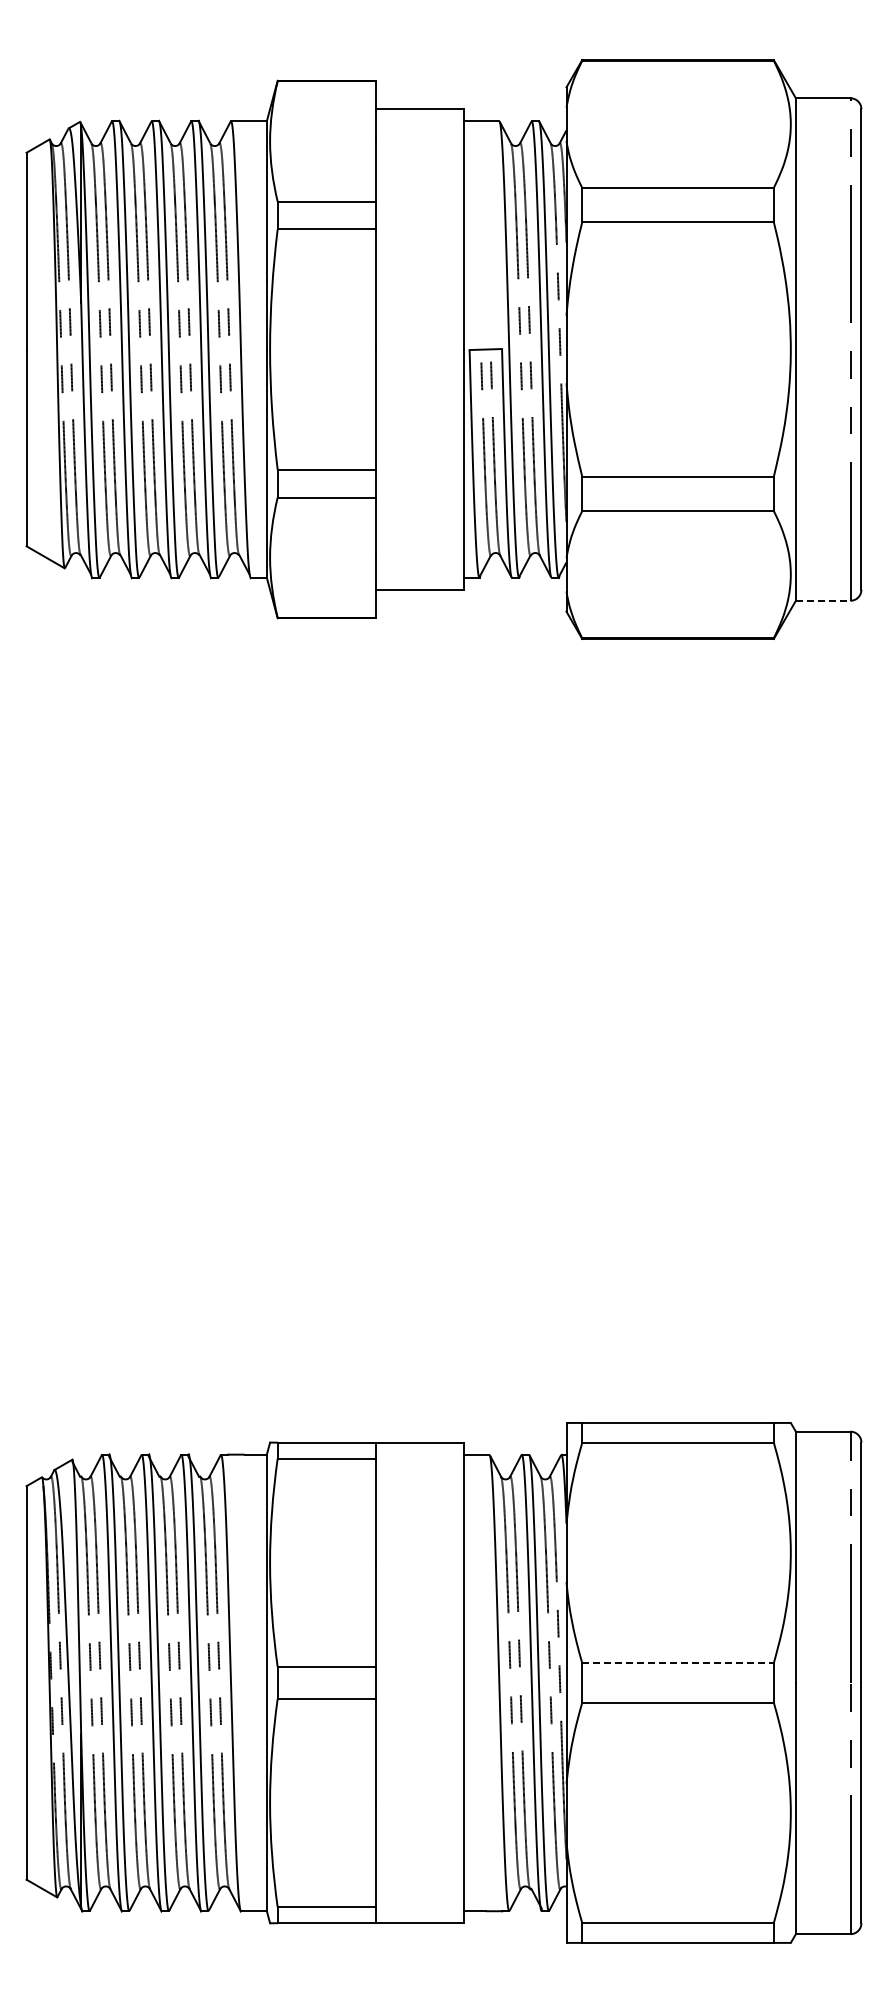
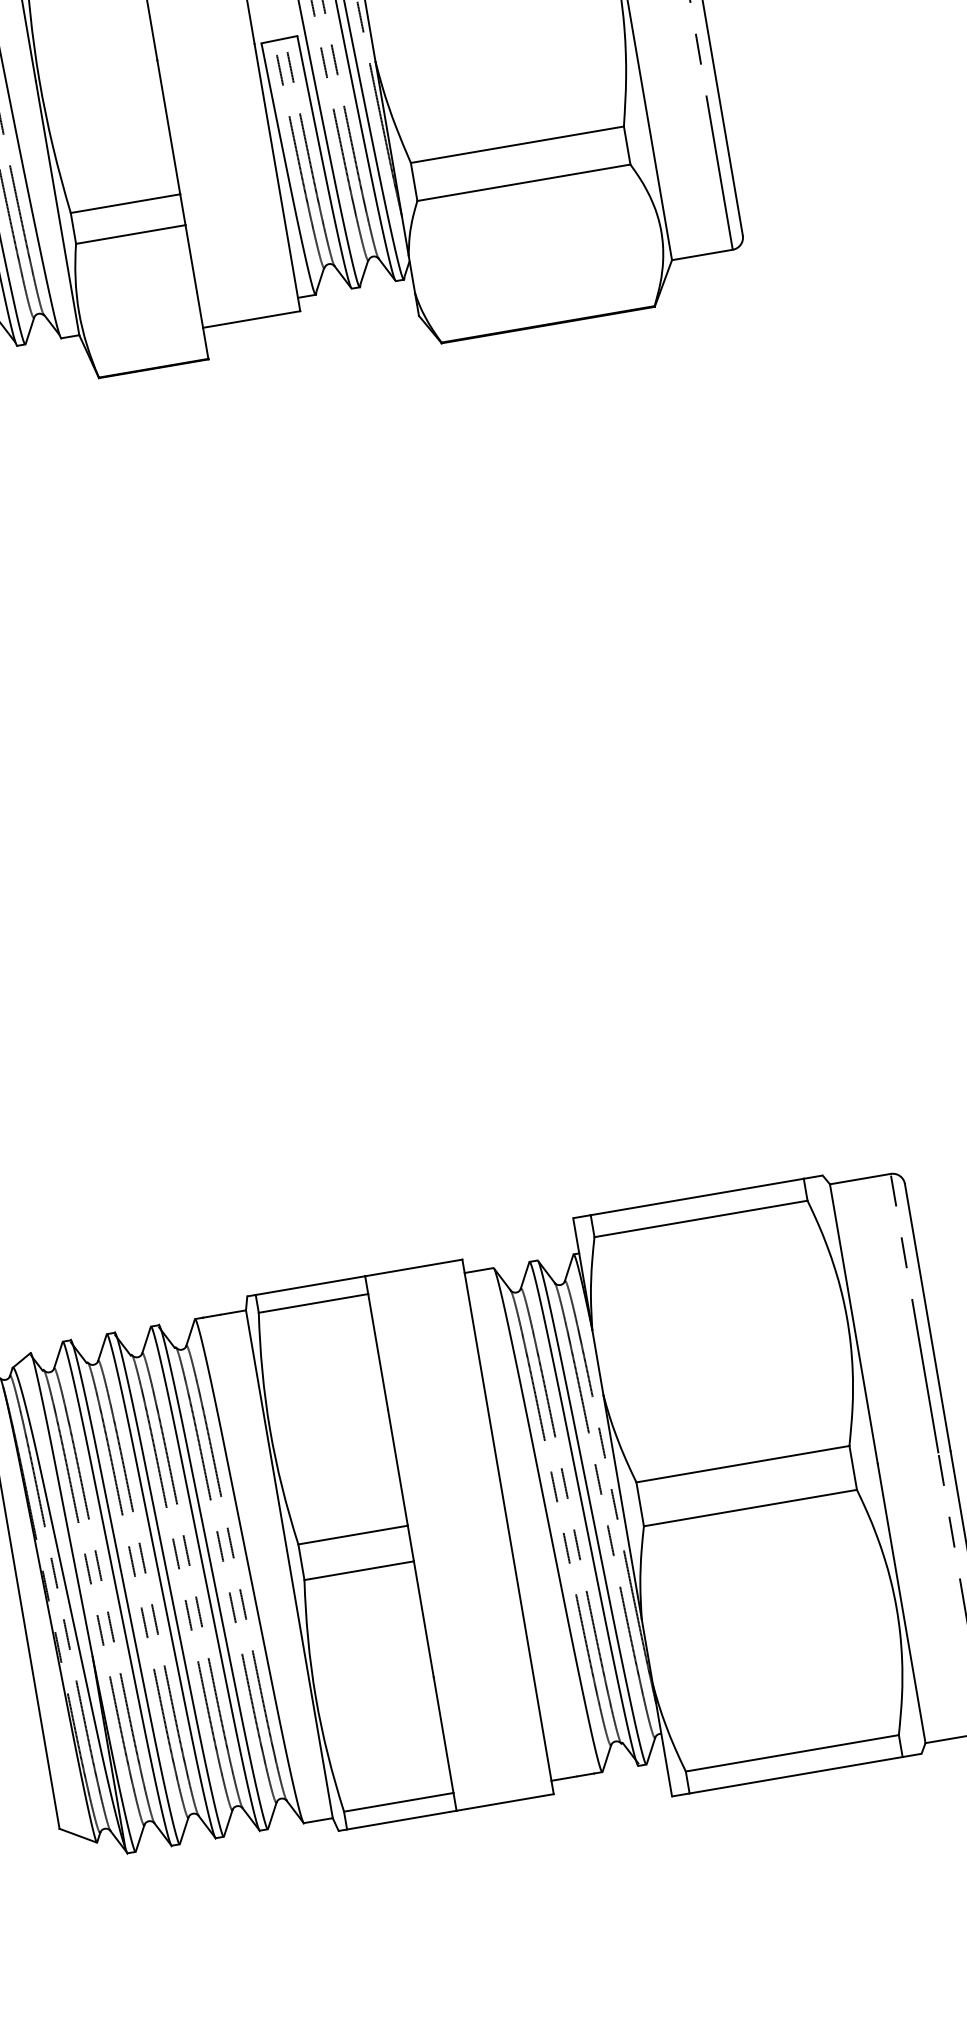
line: (823, 600) -> (702, 254), dashed -> solid
line: (678, 1663) -> (743, 1464), dashed -> solid

